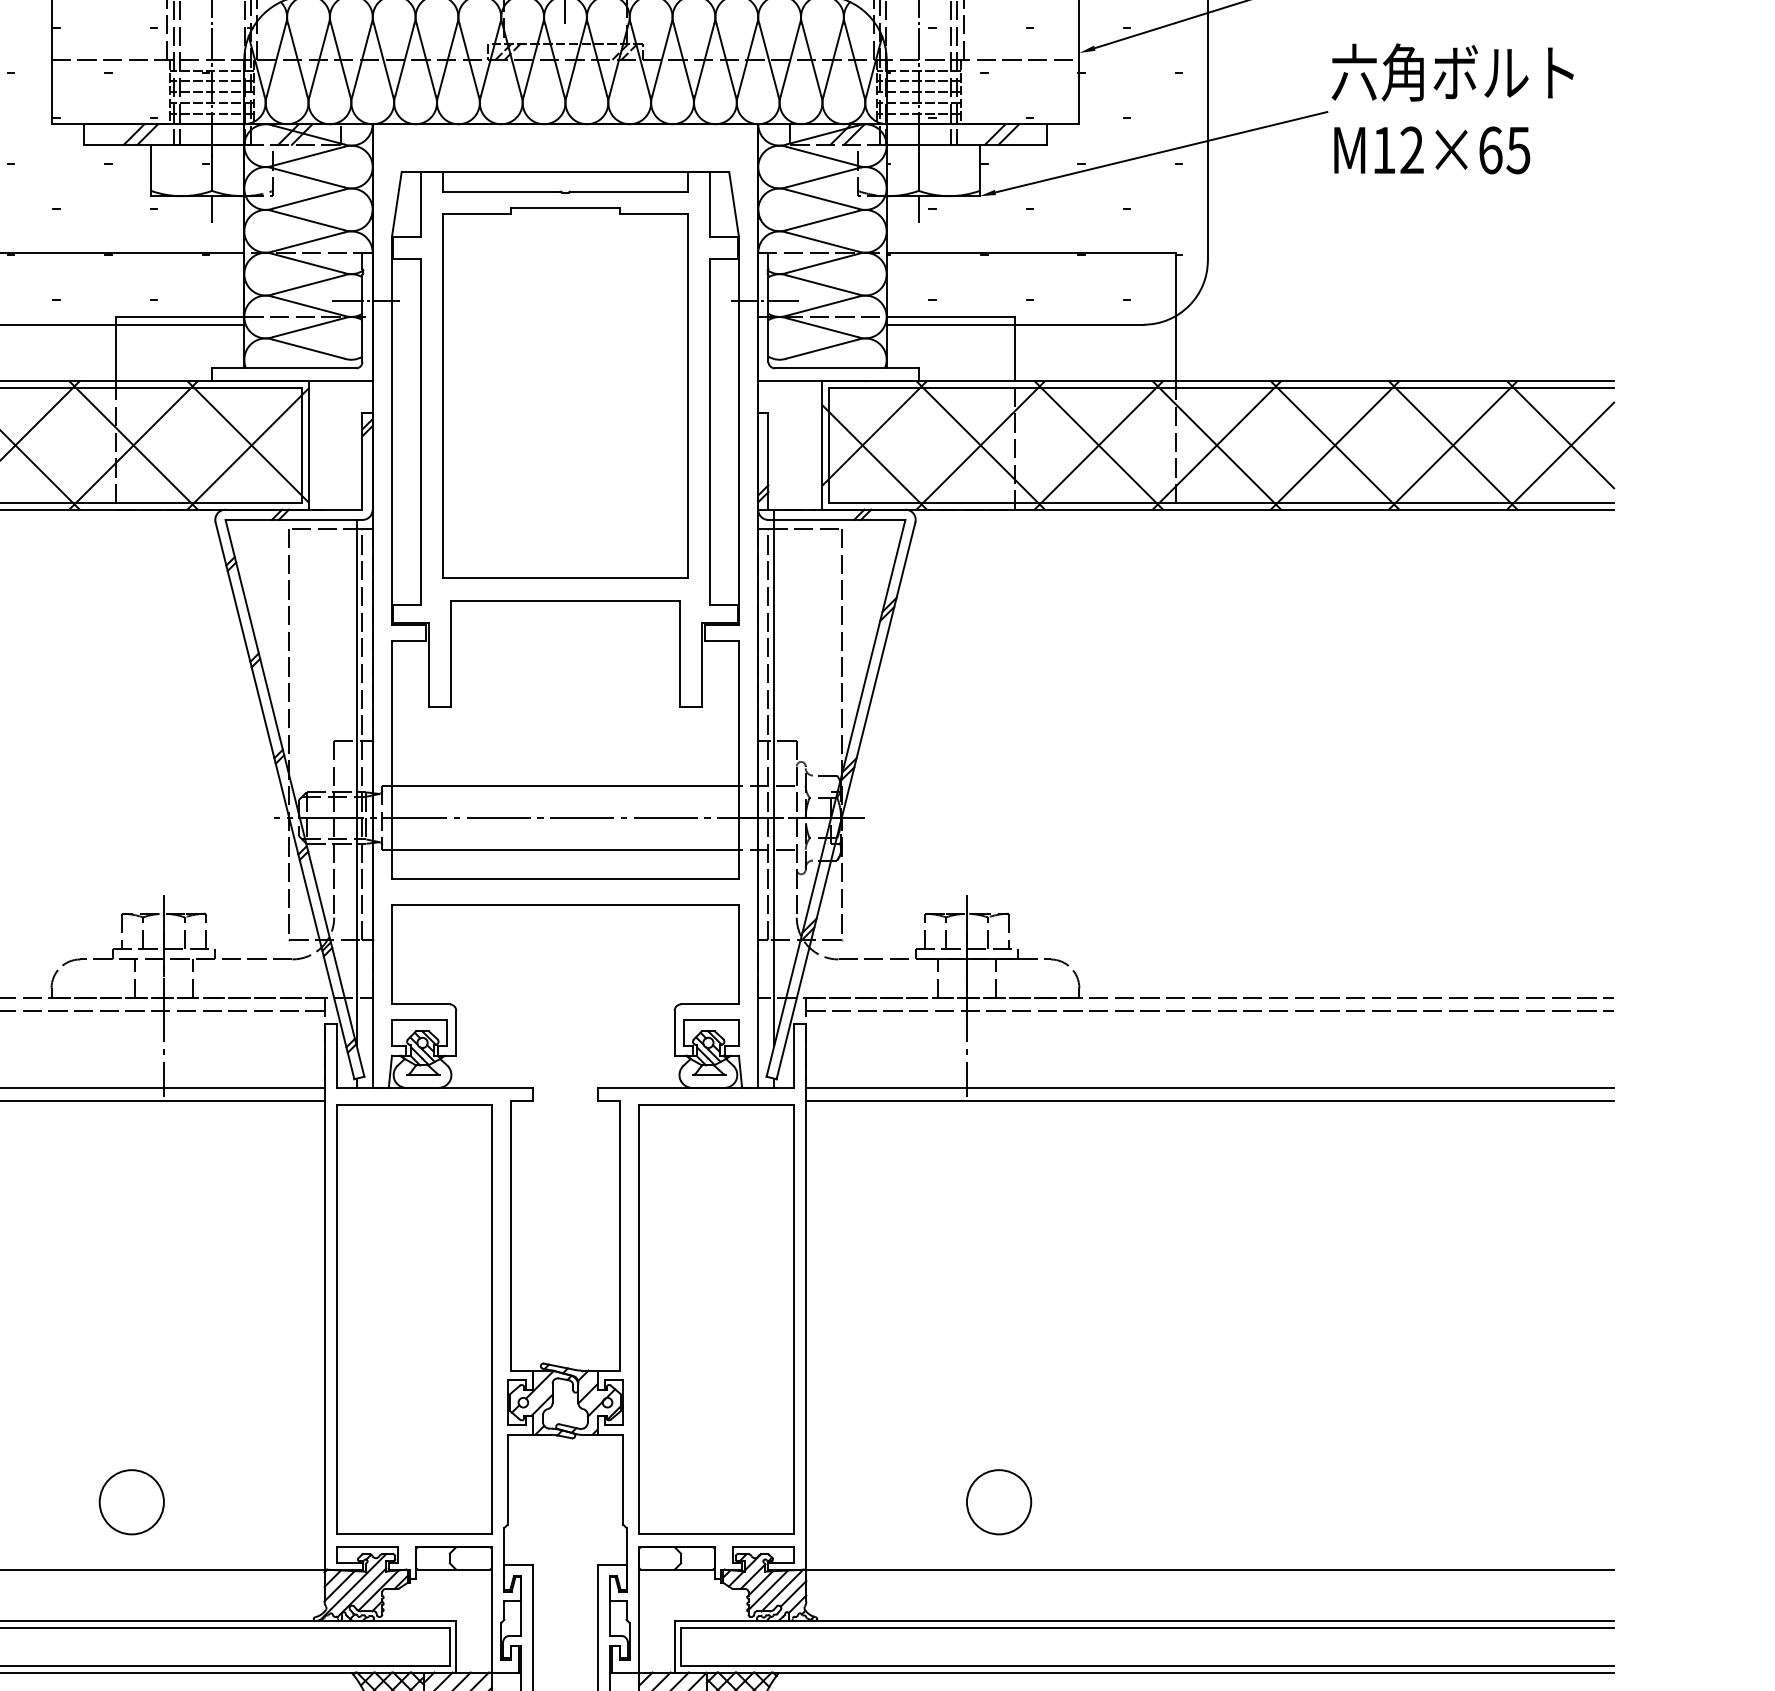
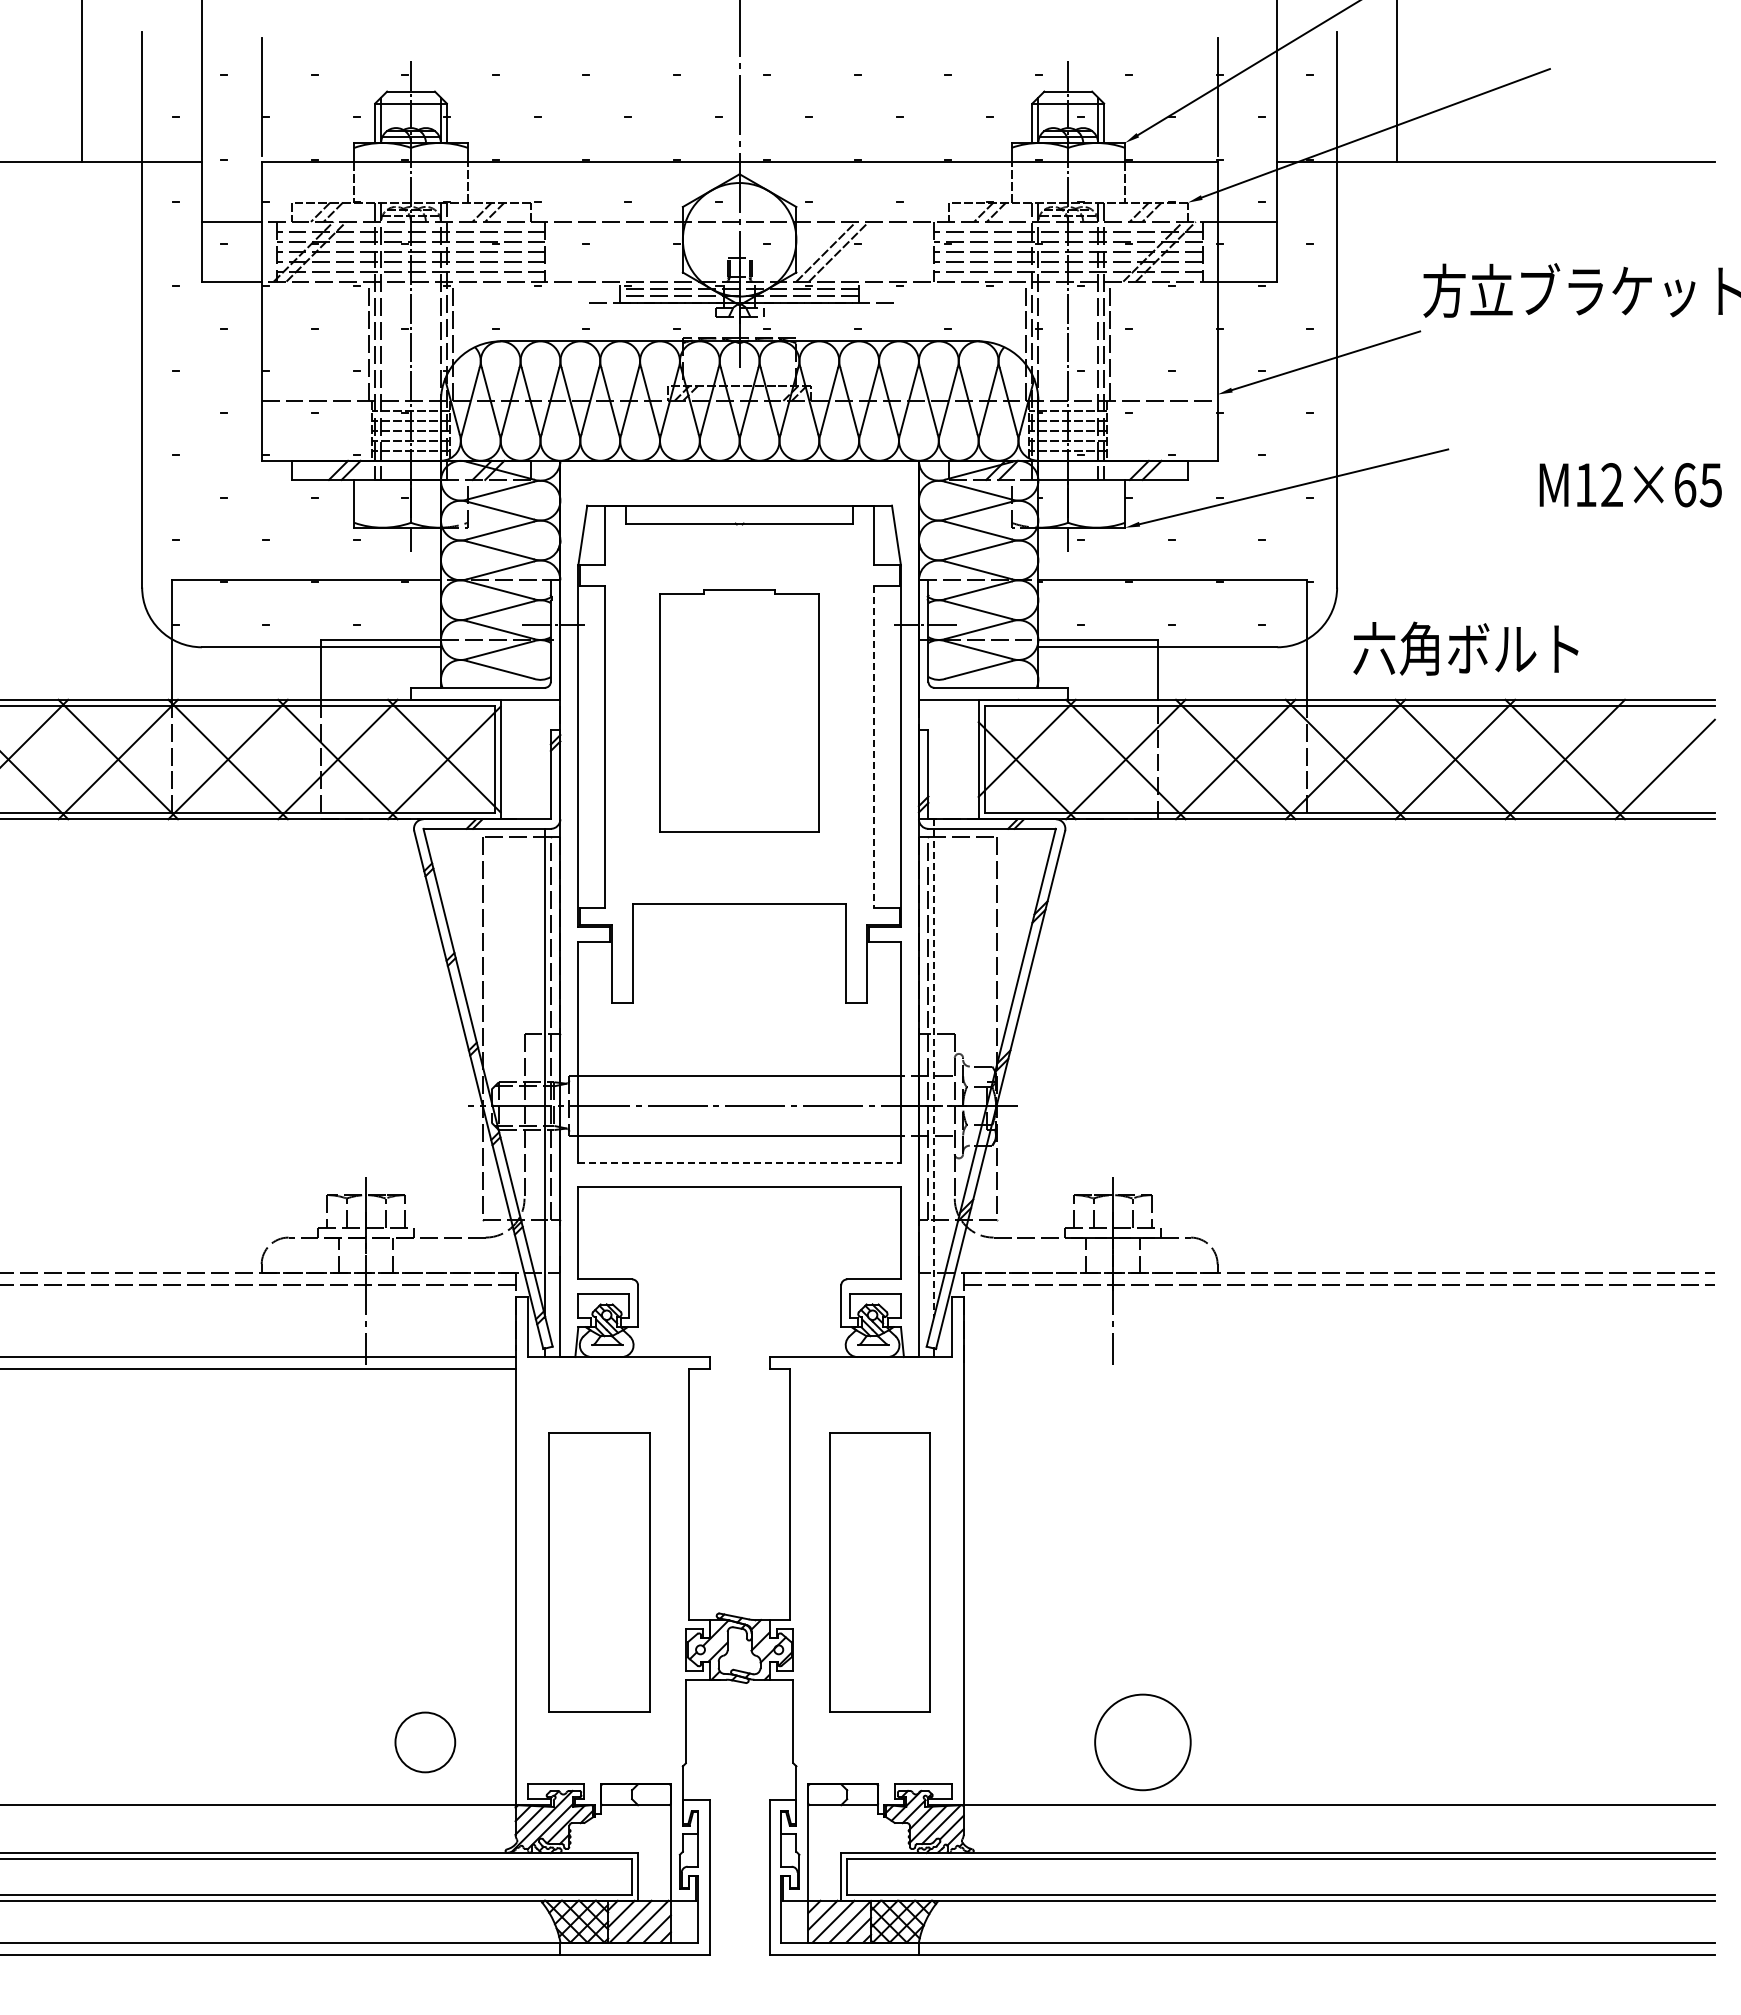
text: (1452, 72) -> (1465, 648), moved
text: (1431, 150) -> (1630, 485), moved
part: (565, 392) -> (739, 710), size x0.7
line: (710, 432) -> (874, 747), solid -> dashed
line: (1559, 434) -> (1664, 749), removed
line: (773, 778) -> (933, 1069), solid -> dashed
line: (566, 878) -> (740, 1162), solid -> dashed
line: (1209, 1088) -> (1338, 1357), removed
line: (1209, 1101) -> (1338, 1369), removed
part: (414, 1319) -> (599, 1572), size x0.7
part: (715, 1319) -> (879, 1572), size x0.7
circle: (131, 1502) -> (425, 1742), moved
circle: (998, 1502) -> (1142, 1742), size x1.6

